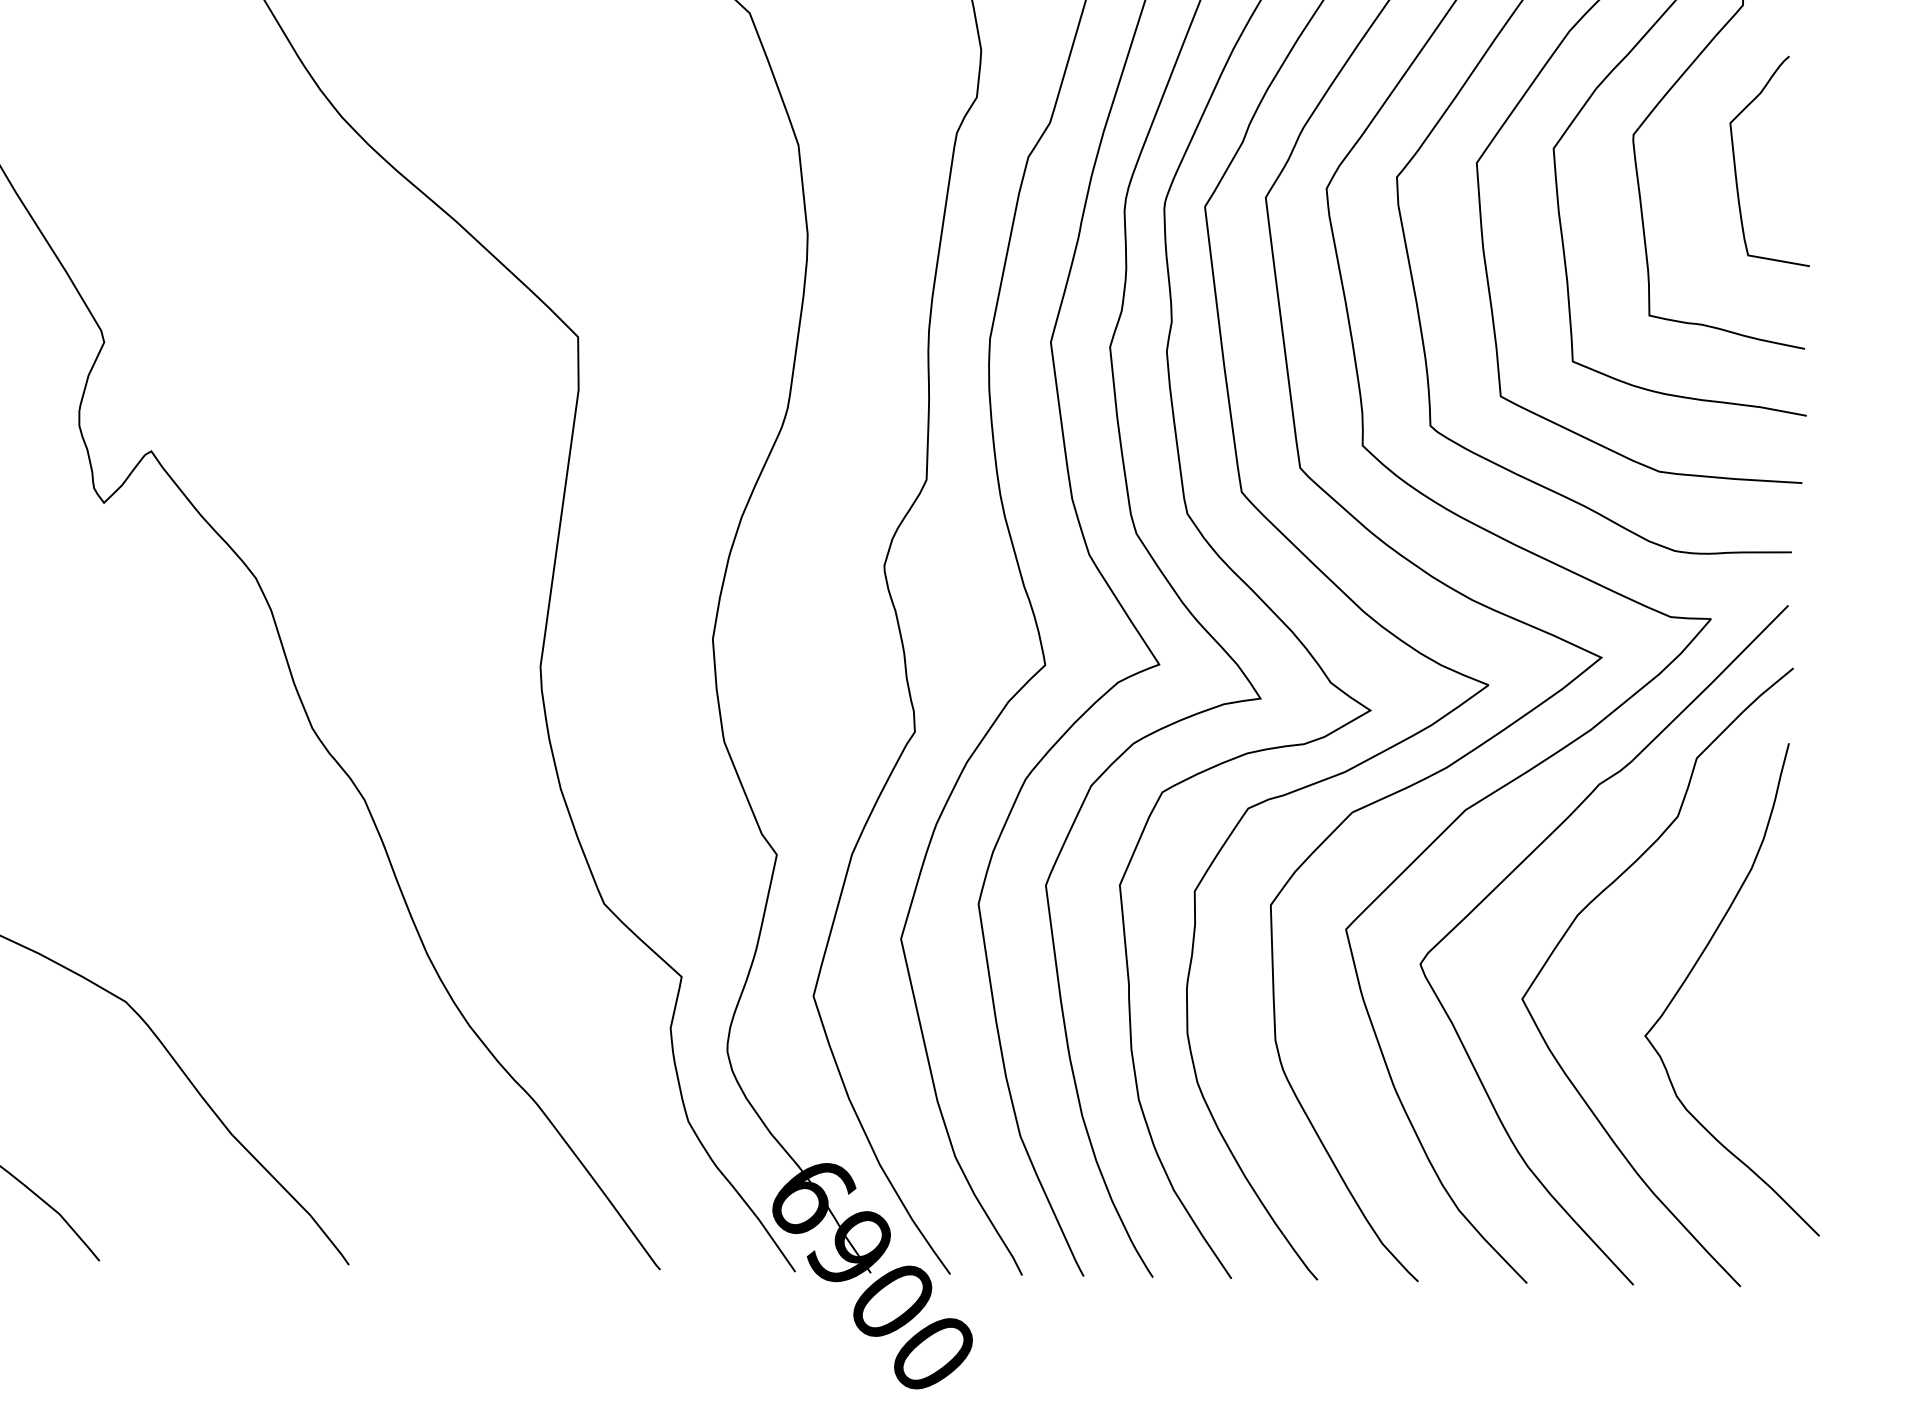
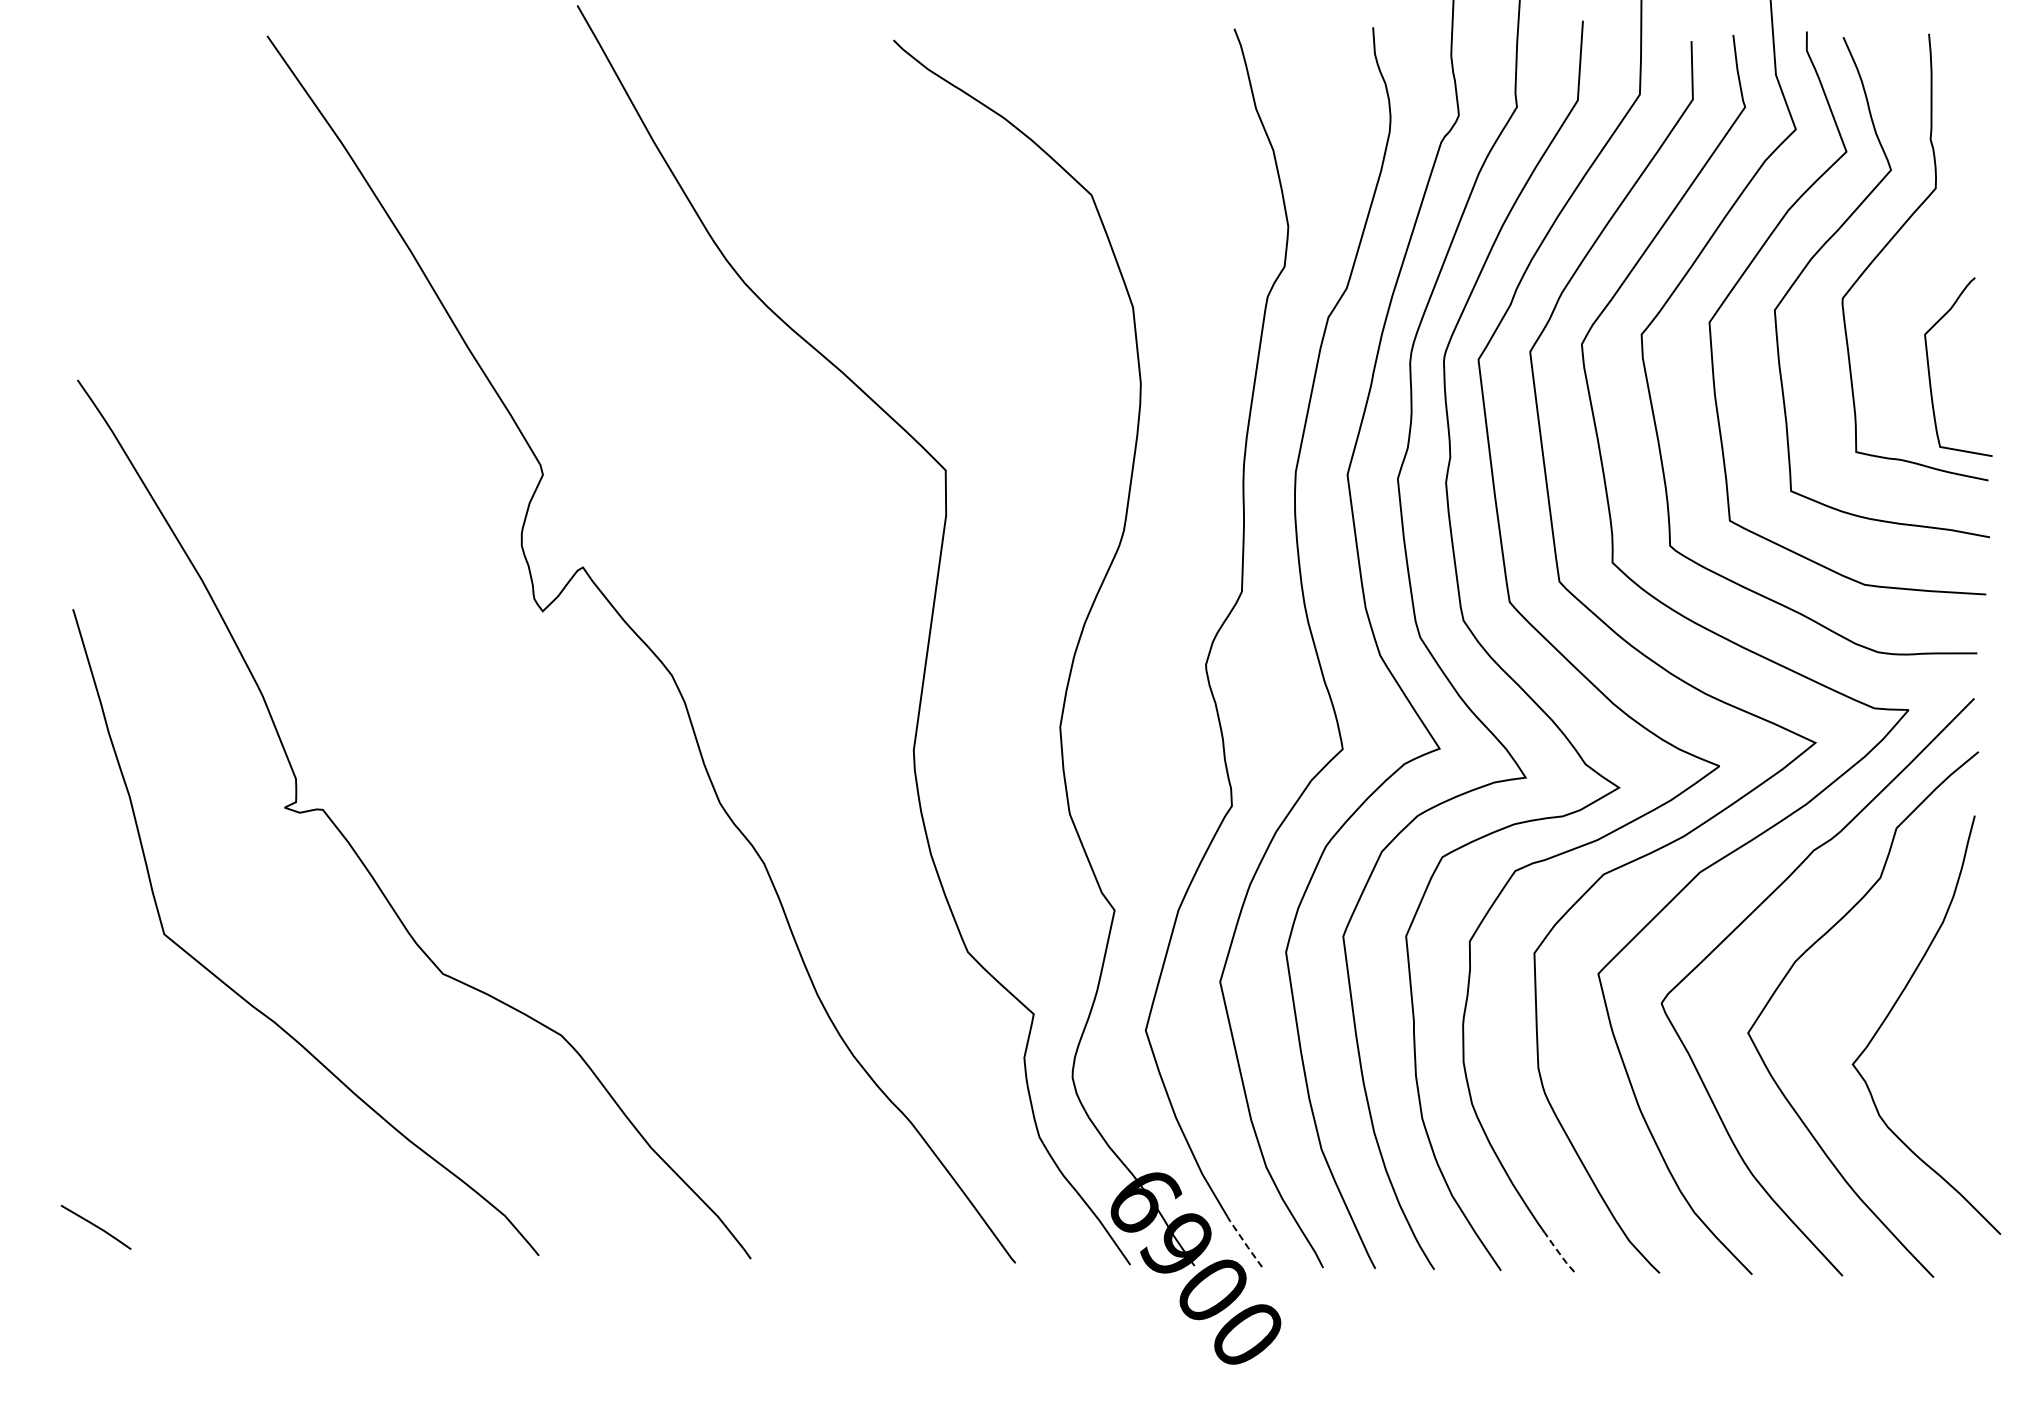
curve: (1735, 160) -> (1929, 366), moved
line: (929, 1244) -> (1244, 1241), solid -> dashed
line: (1300, 1258) -> (1559, 1253), solid -> dashed

